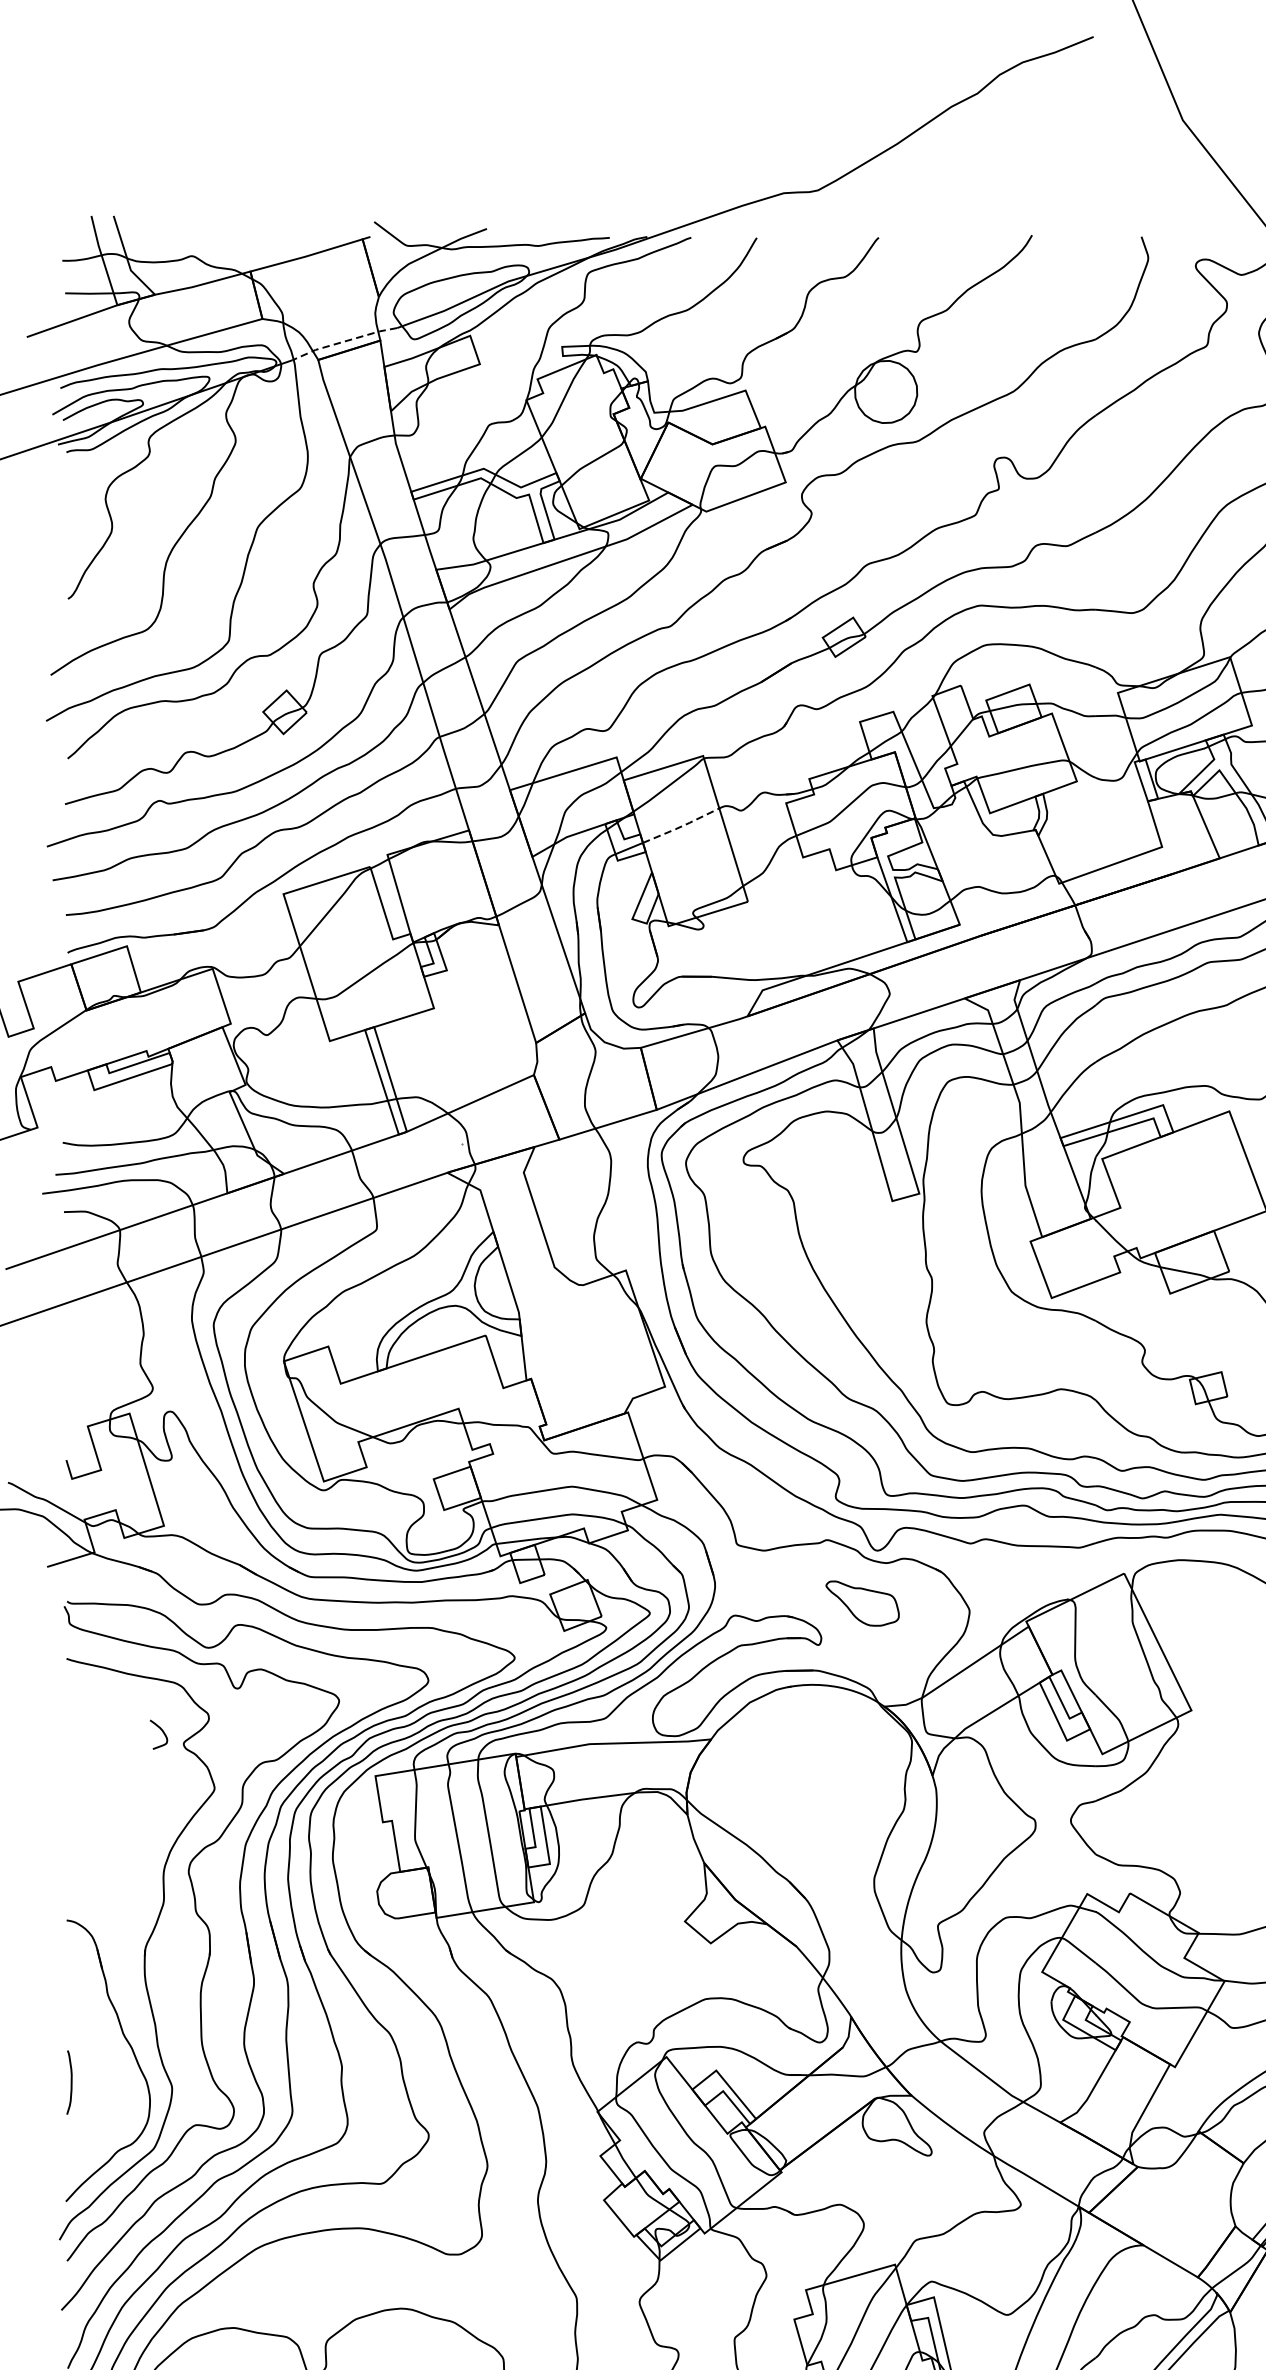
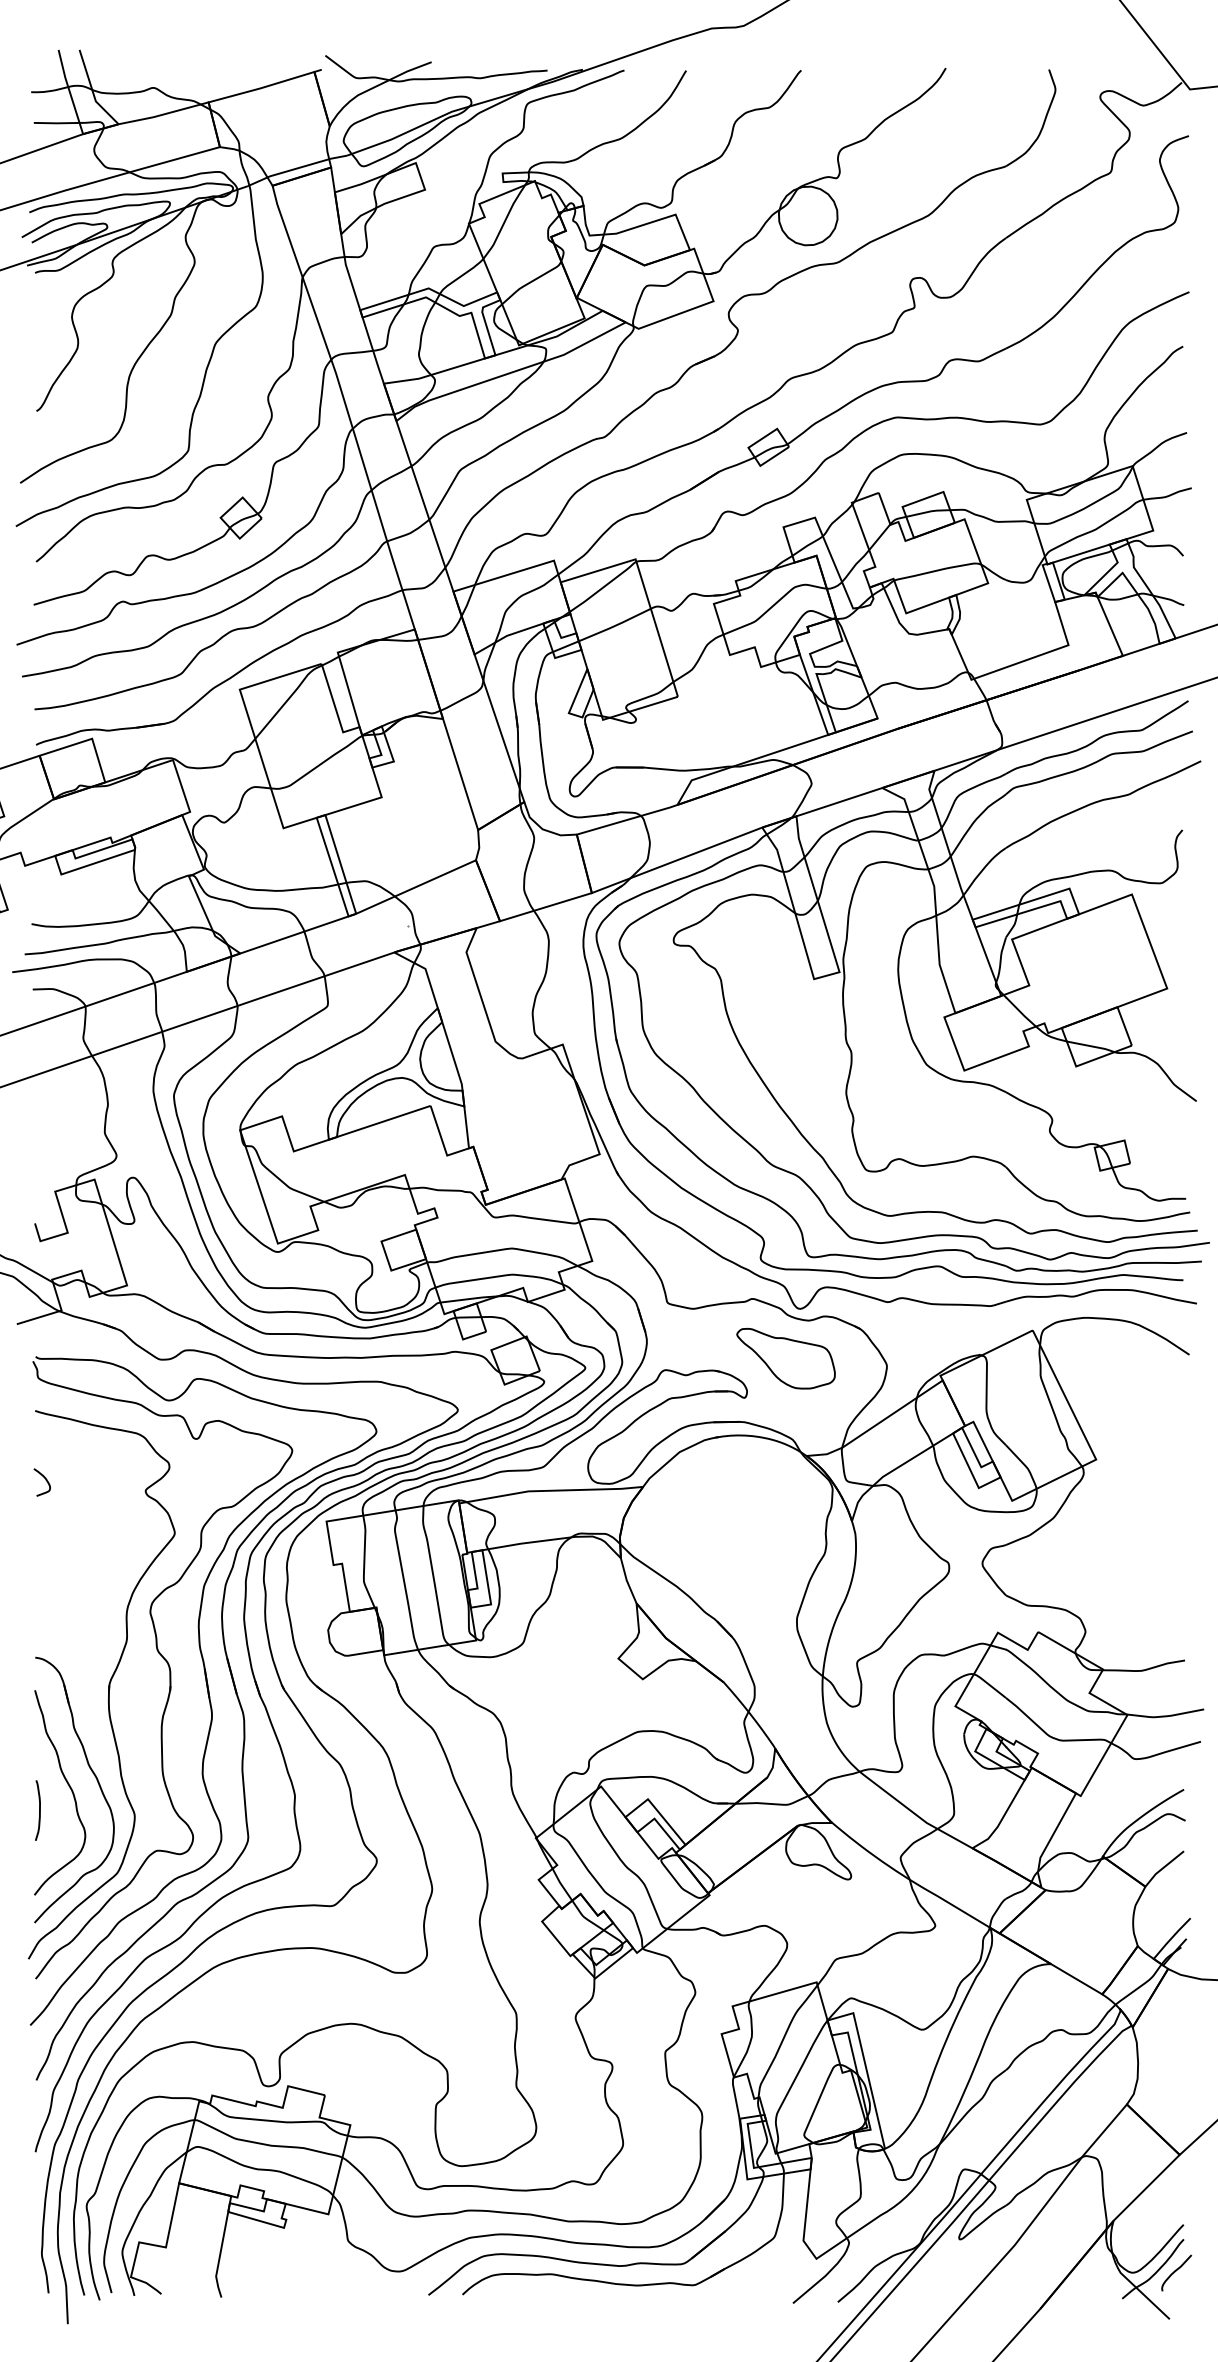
line: (343, 341) -> (296, 168), dashed -> solid
line: (681, 826) -> (615, 625), dashed -> solid
part: (862, 1603) -> (785, 1358), size x1.43
curve: (162, 1732) -> (45, 1480), moved
curve: (102, 2059) -> (69, 1788), added

